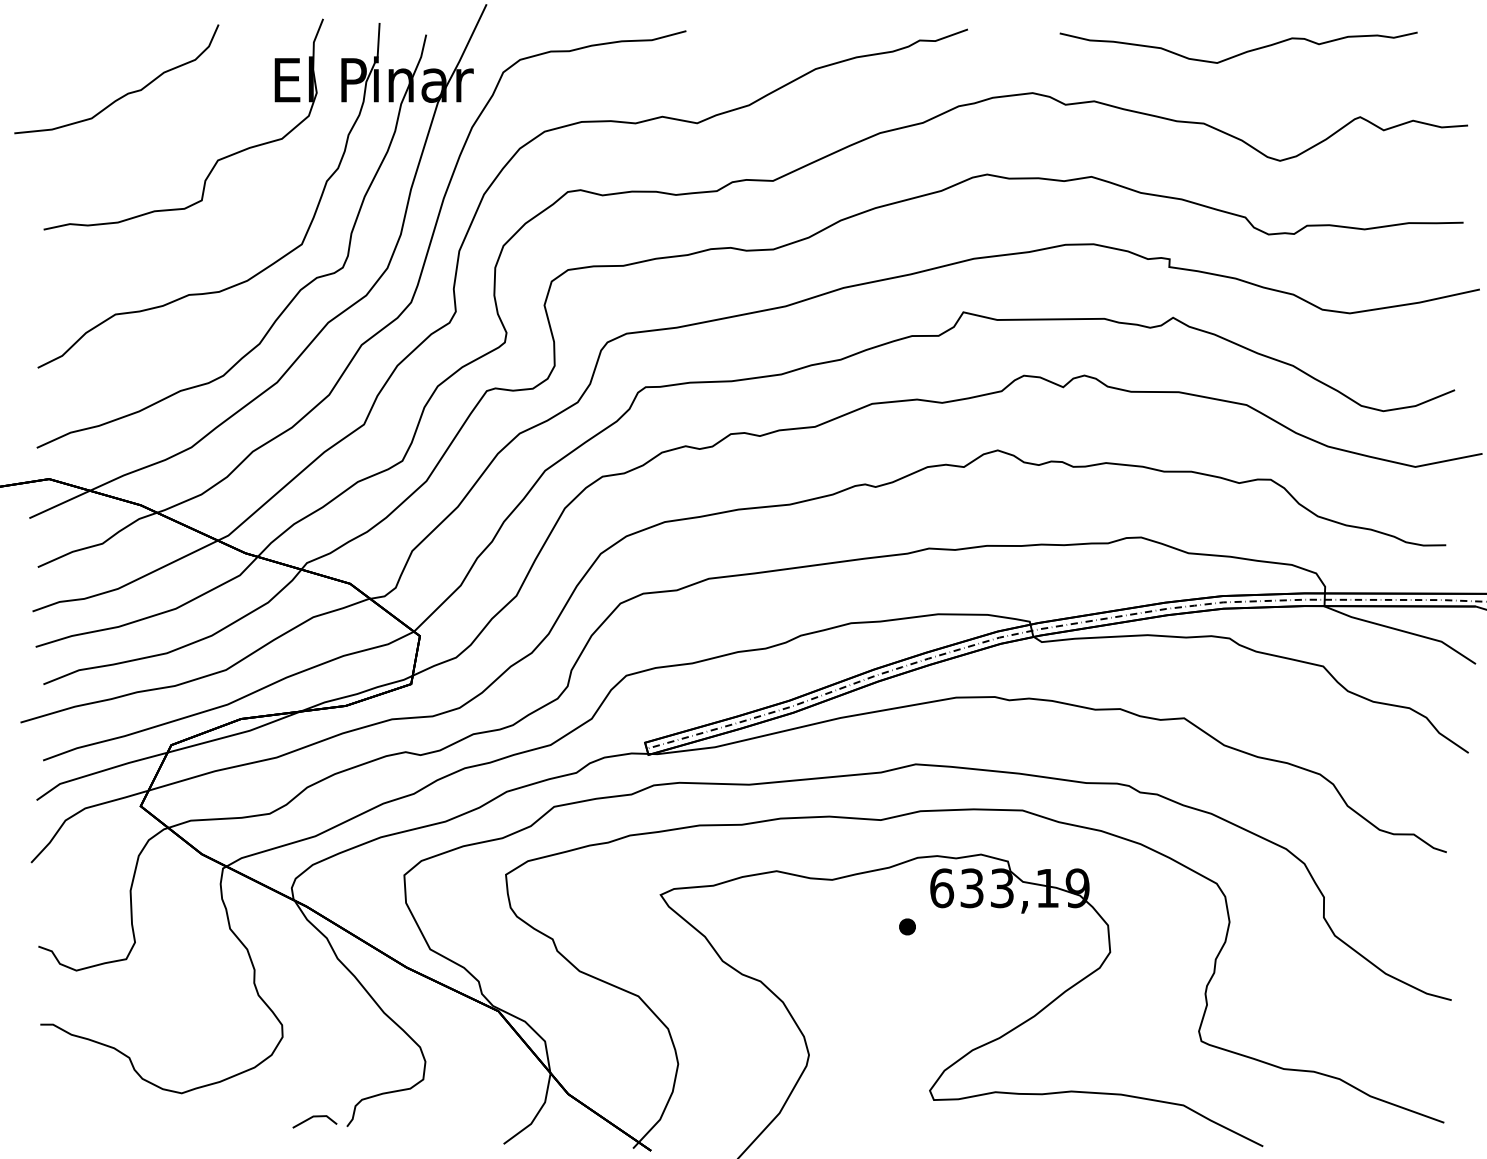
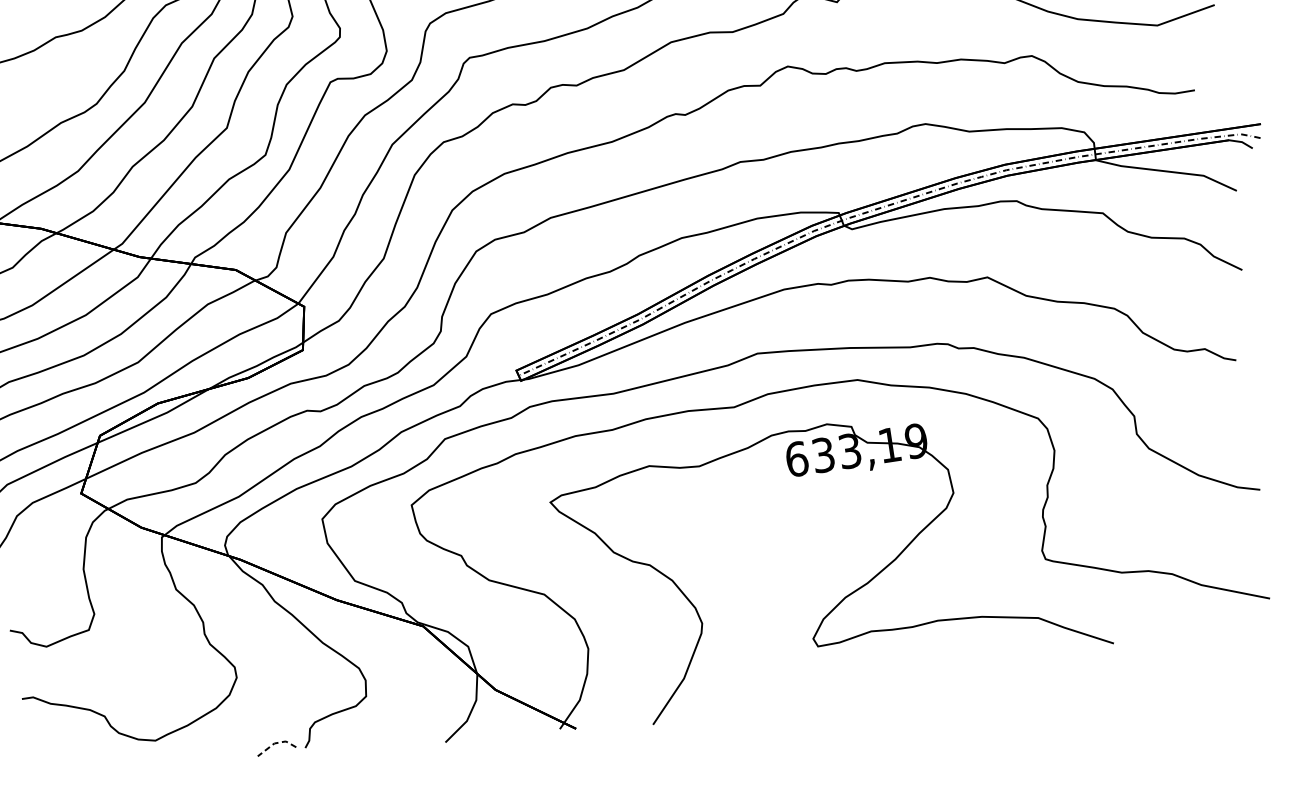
part: (907, 926) -> (771, 497), removed
line: (315, 1116) -> (276, 743), solid -> dashed

